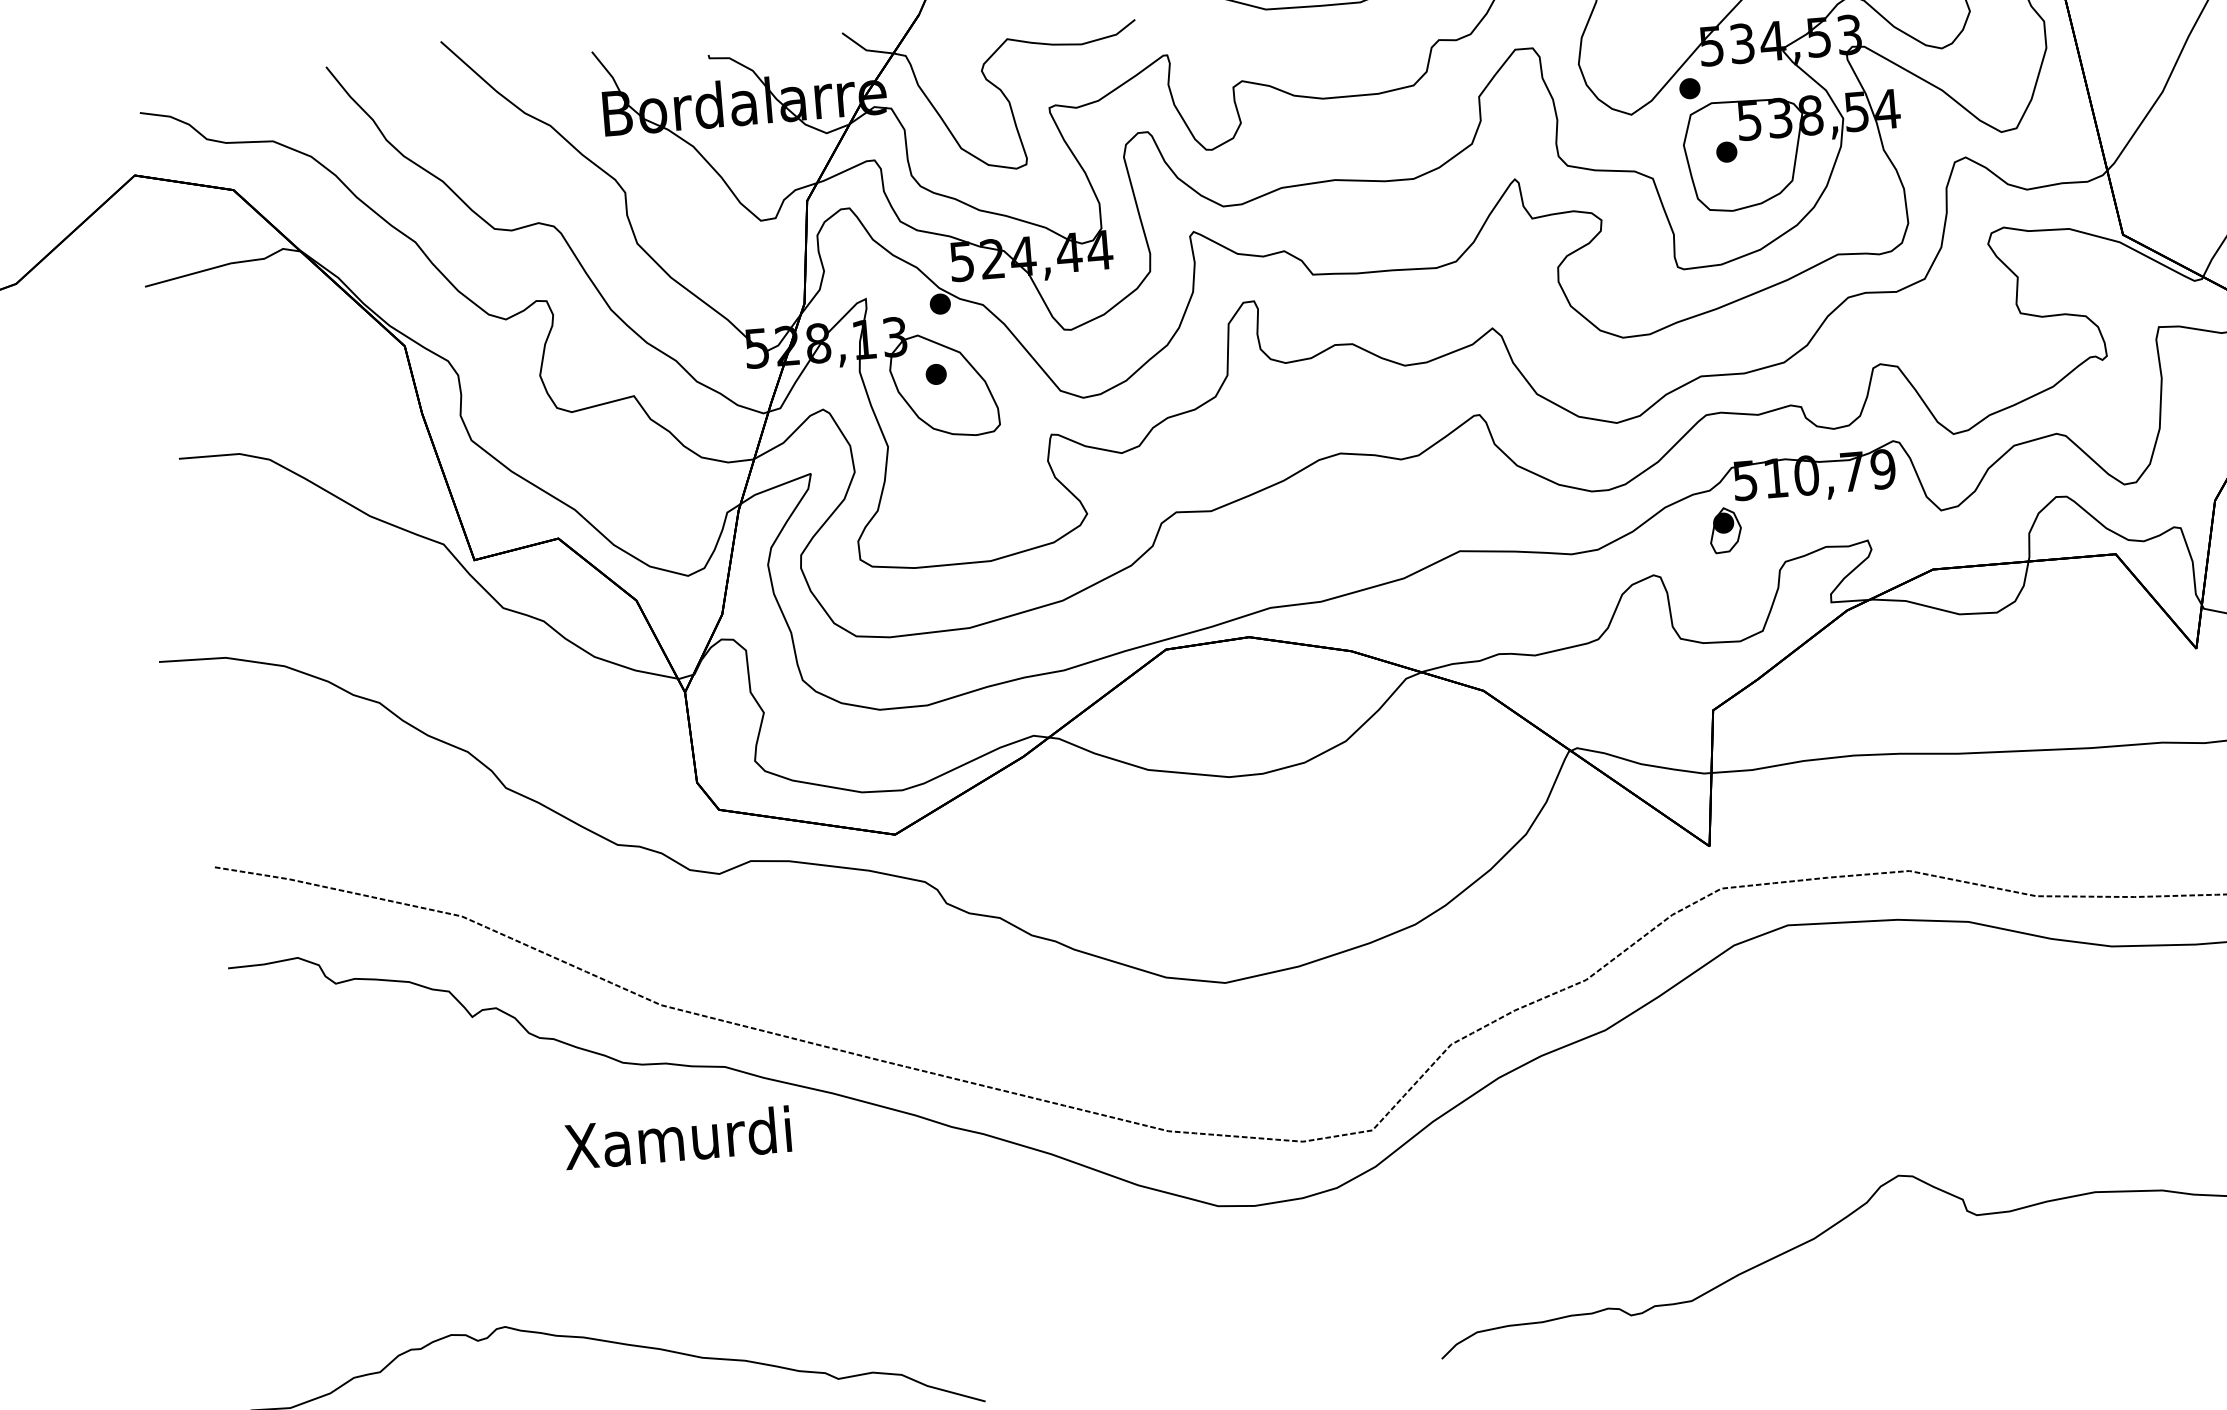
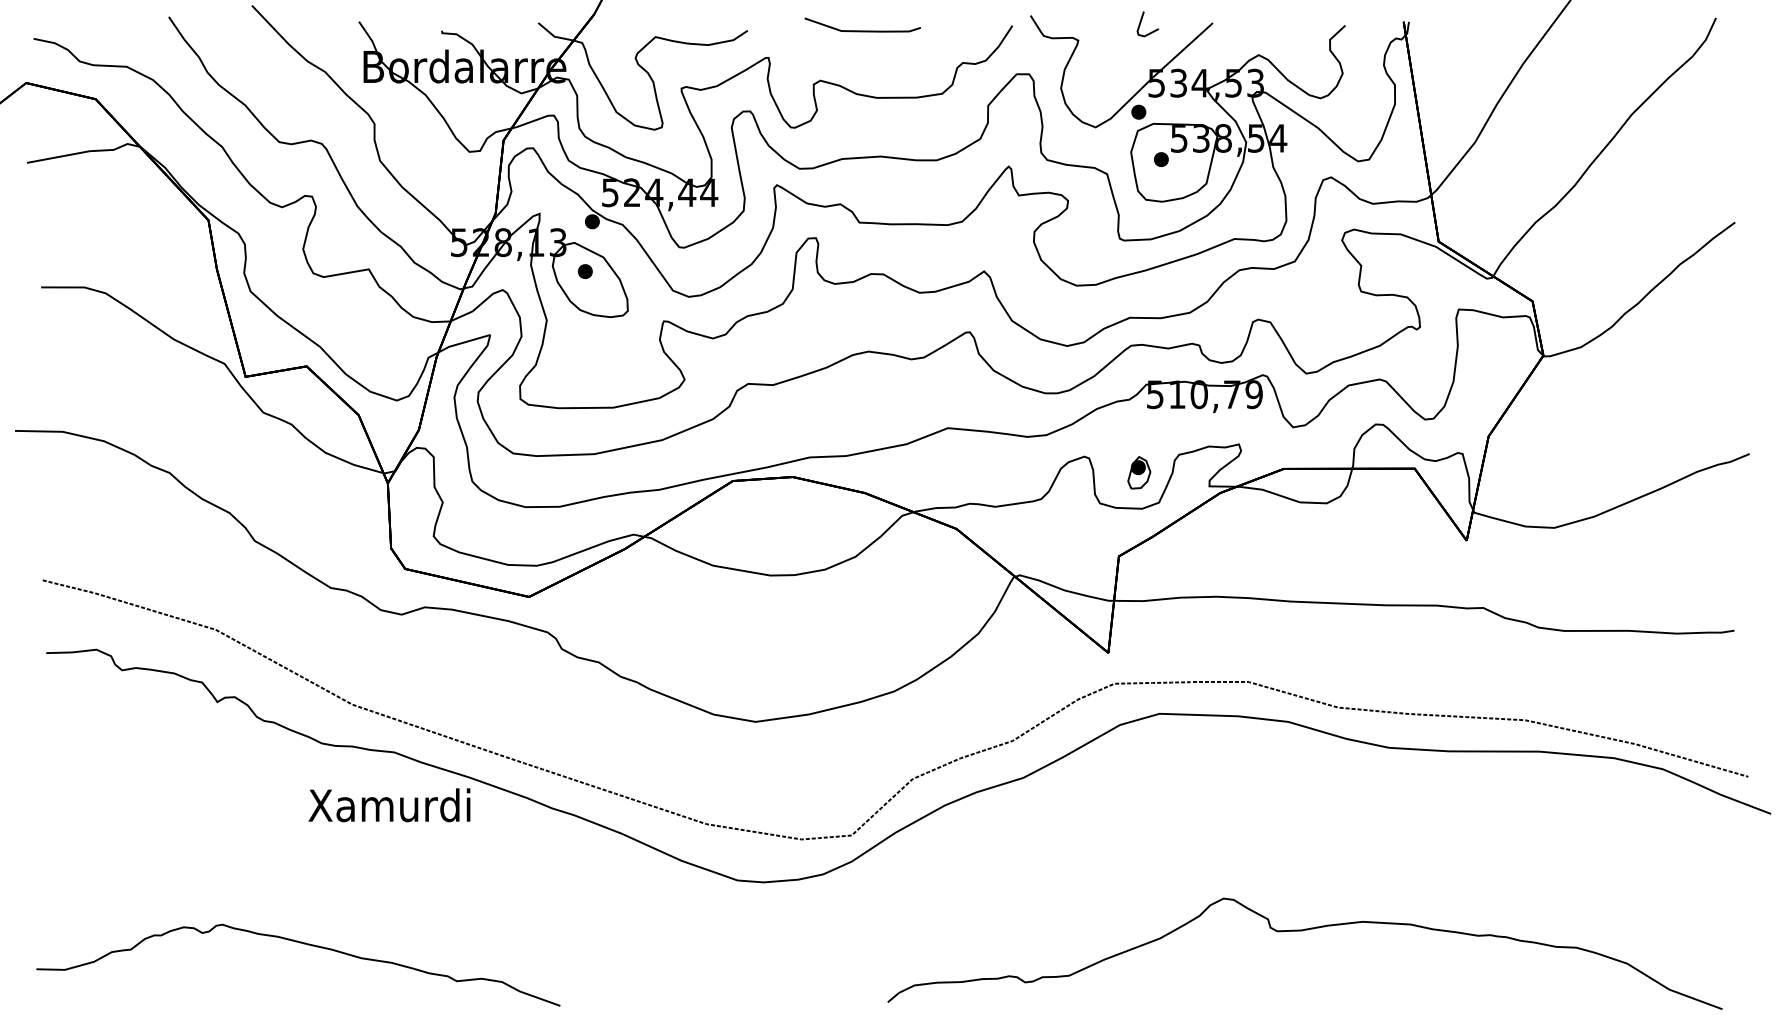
part: (1725, 529) -> (1139, 472), moved
text: (677, 1138) -> (389, 805), moved

